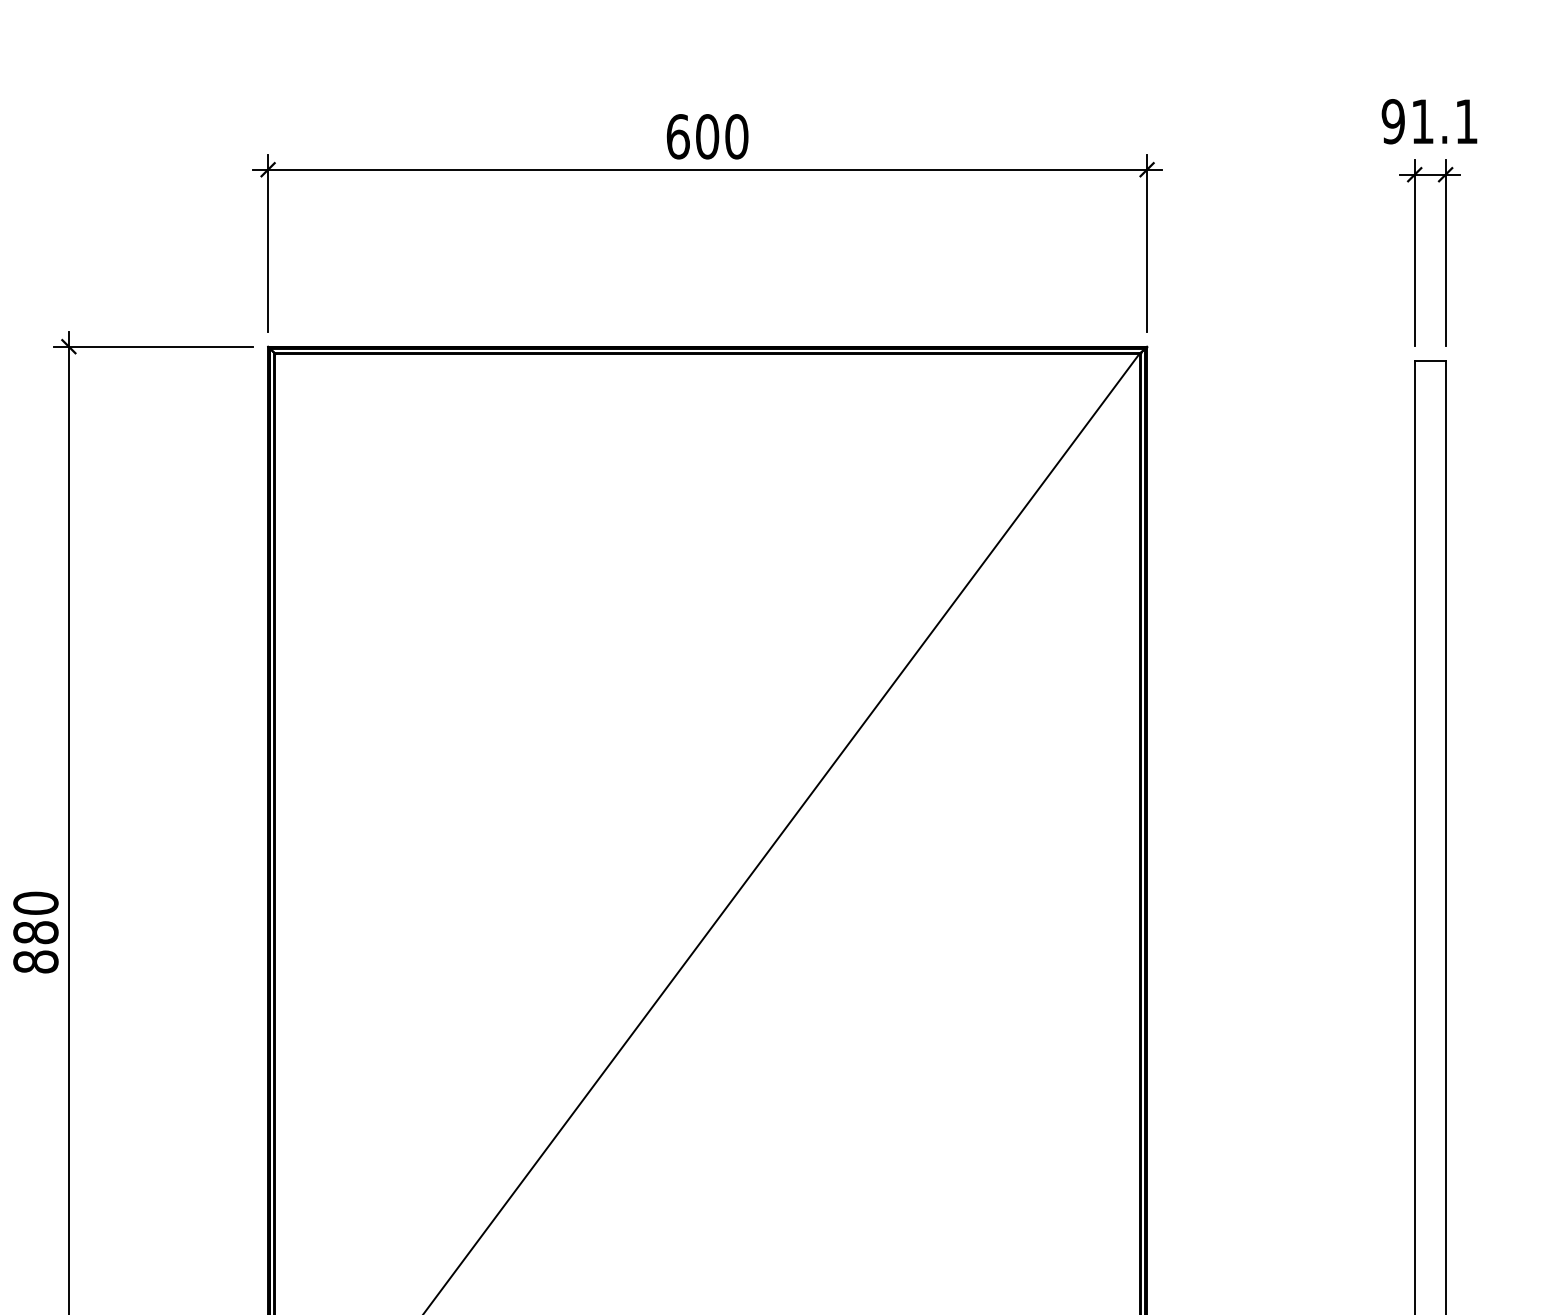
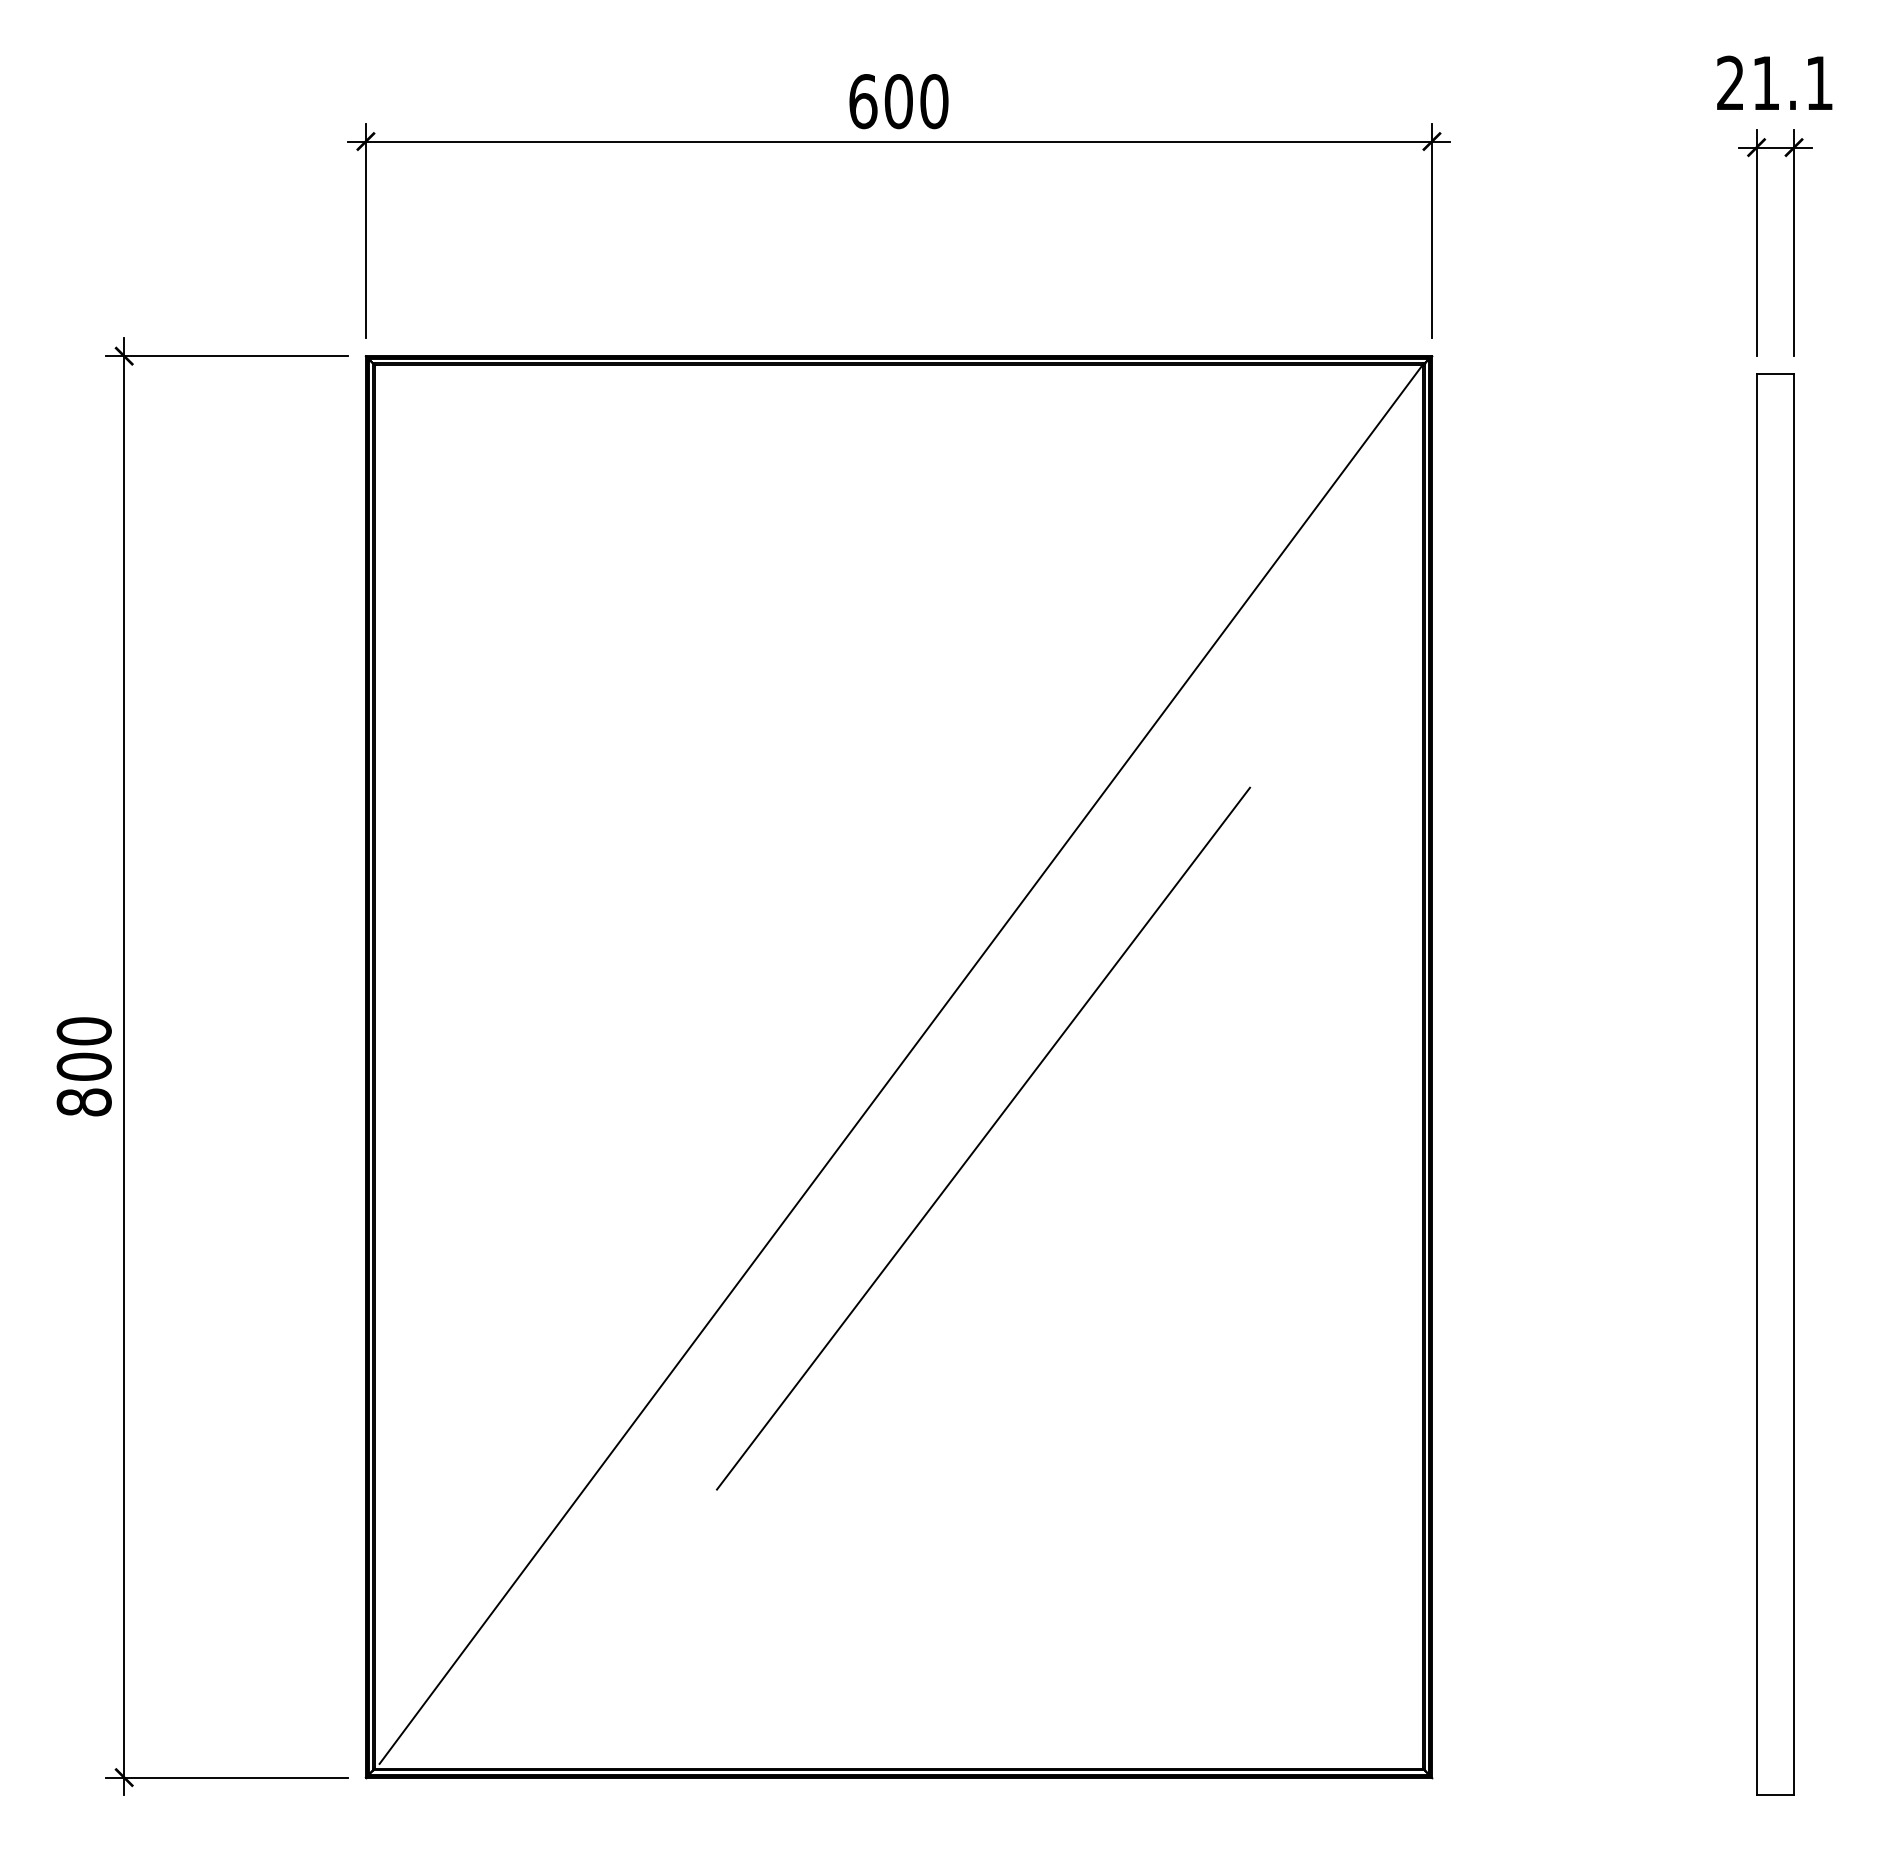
text: (1393, 121) -> (1730, 82), 91.1 -> 21.1
text: (36, 932) -> (84, 1066), 880 -> 800
line: (777, 991) -> (983, 1138), added

